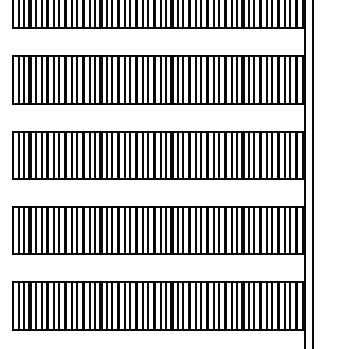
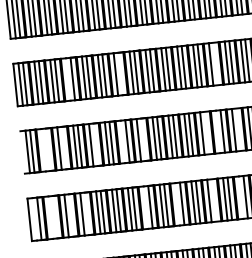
line: (71, 79) -> (67, 79), removed
line: (130, 79) -> (120, 73), removed
line: (236, 79) -> (215, 63), removed
line: (12, 155) -> (22, 152), removed
line: (36, 155) -> (43, 150), removed
line: (41, 155) -> (48, 149), removed
line: (59, 155) -> (64, 148), removed
line: (94, 155) -> (95, 144), removed
line: (125, 155) -> (123, 142), removed
line: (147, 155) -> (142, 139), removed
line: (218, 155) -> (206, 133), removed
line: (231, 155) -> (218, 132), removed
line: (254, 155) -> (238, 129), removed
line: (18, 230) -> (34, 219), removed
line: (36, 230) -> (50, 217), removed
line: (41, 230) -> (55, 217), removed
line: (59, 230) -> (71, 215), removed
line: (76, 230) -> (86, 213), removed
line: (142, 230) -> (145, 207), removed
line: (178, 230) -> (177, 204), removed
line: (218, 230) -> (213, 200), removed
line: (249, 230) -> (241, 197), removed

